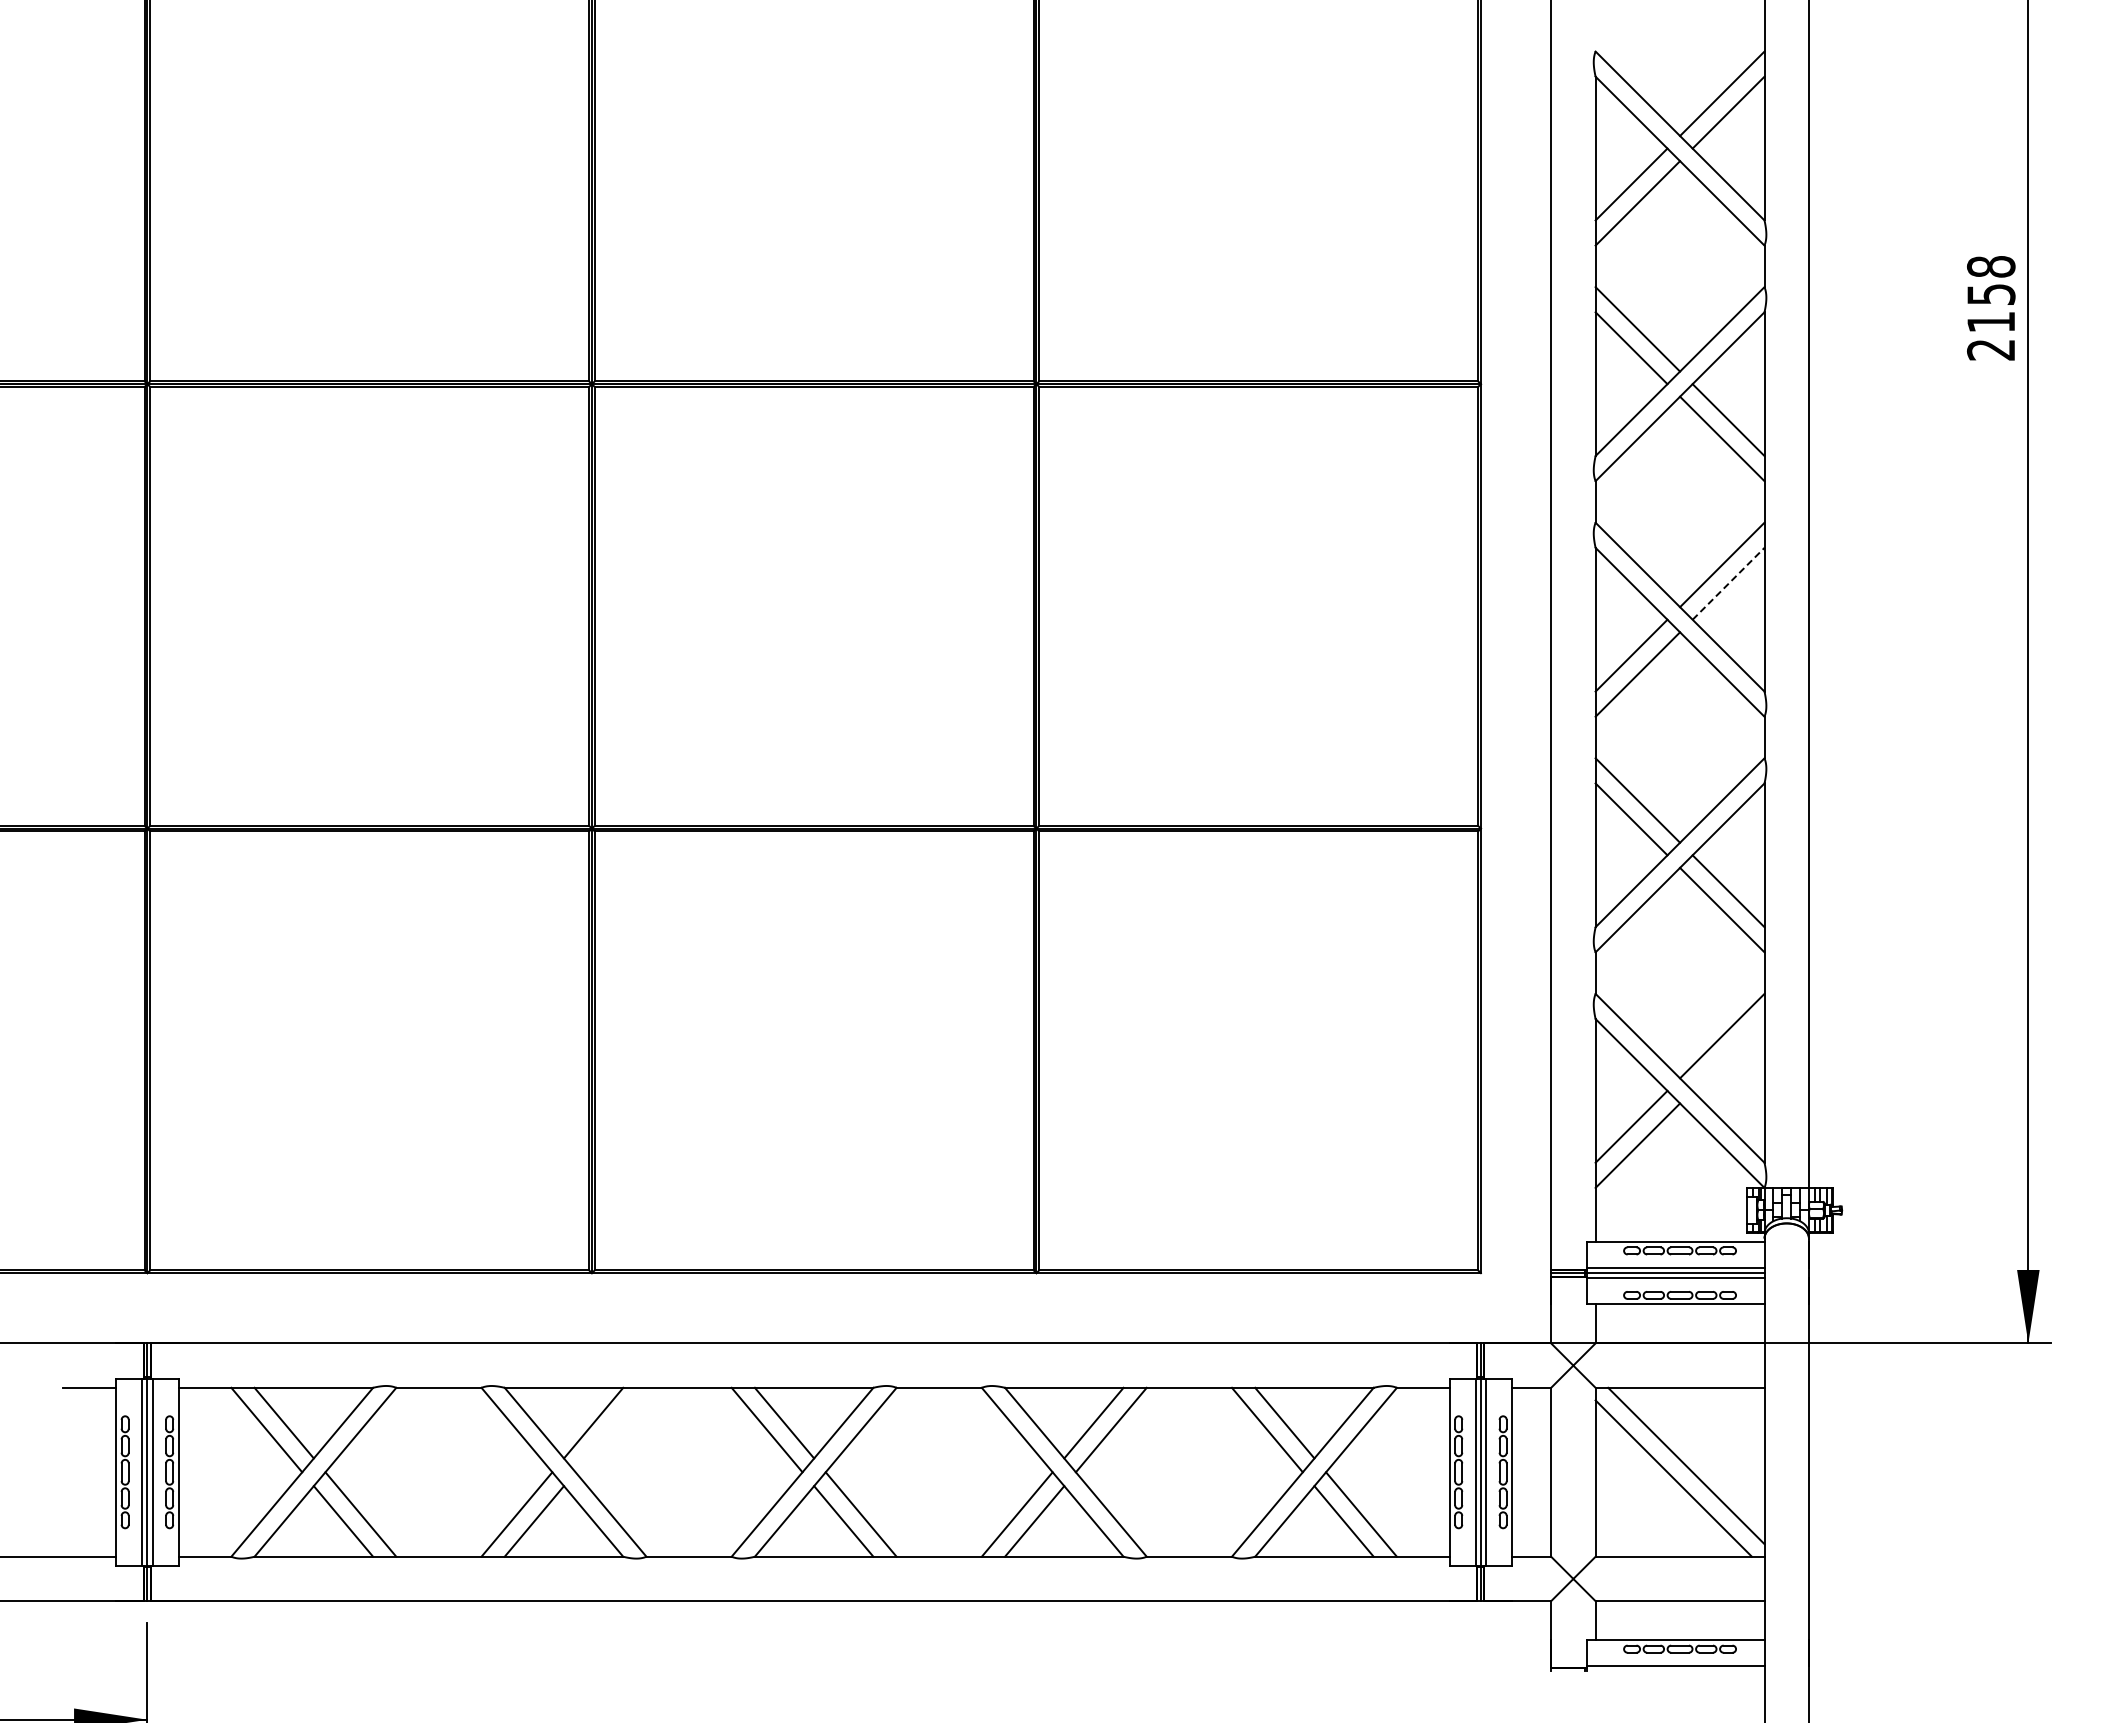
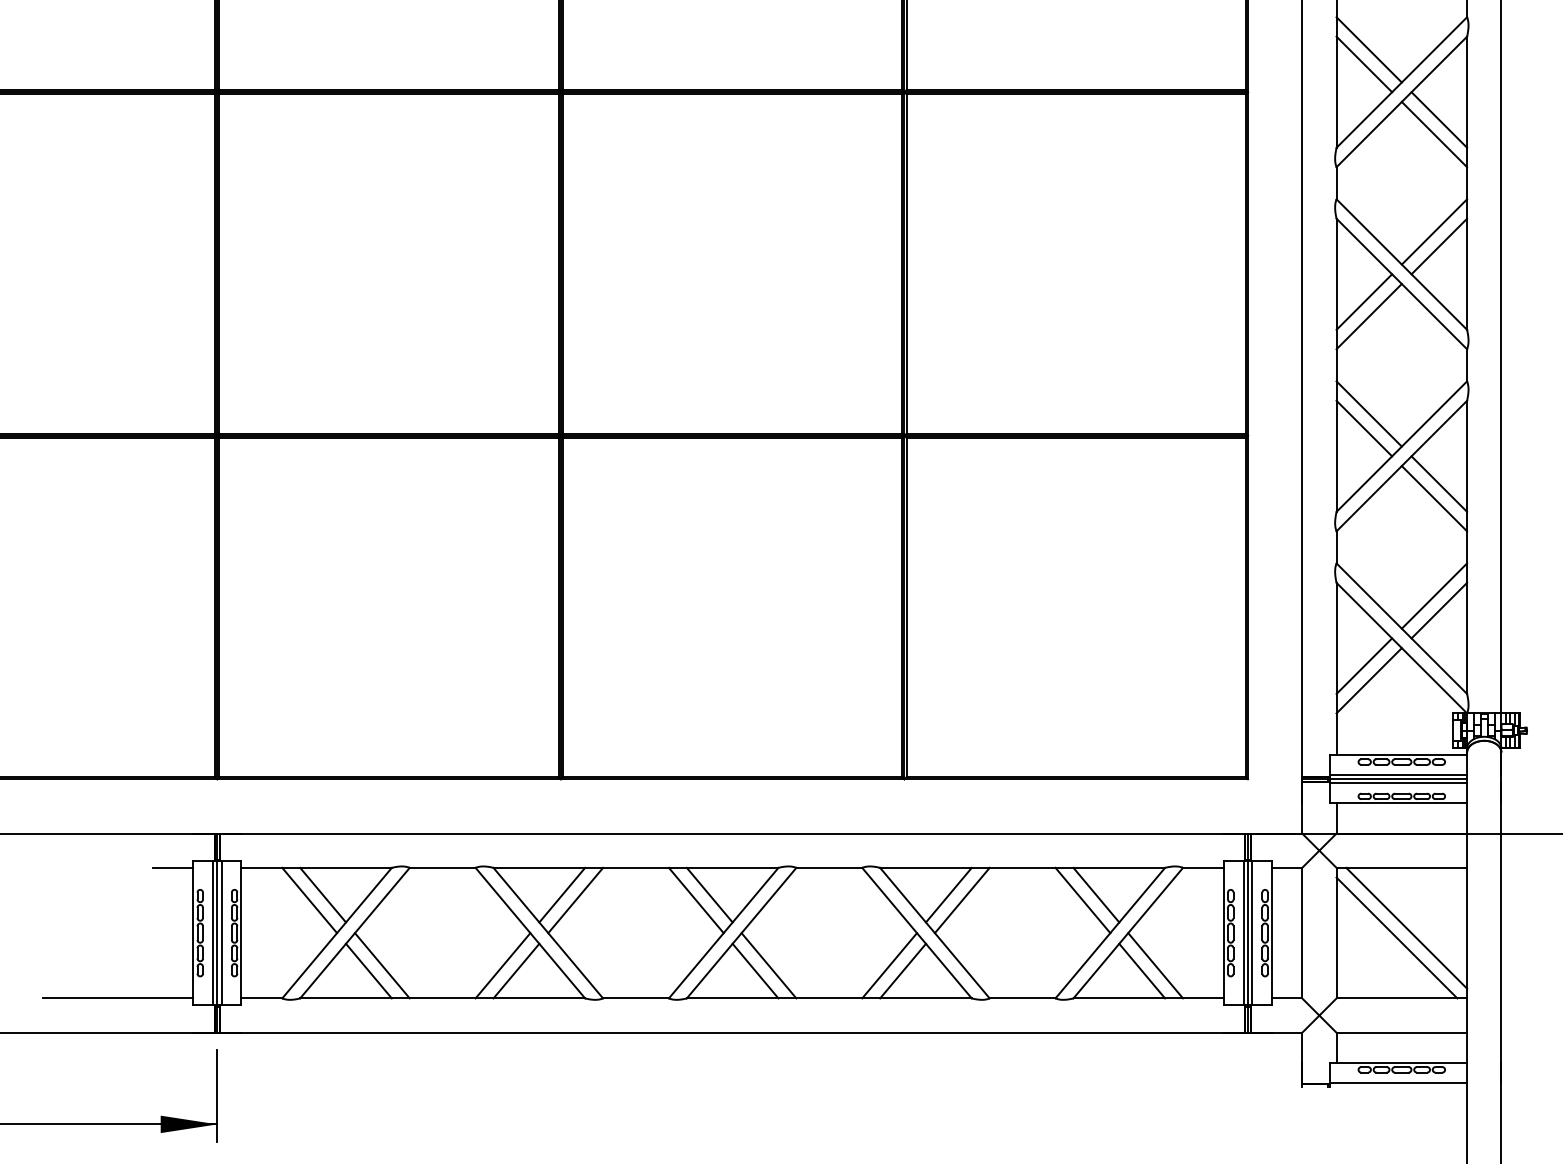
line: (1728, 583) -> (1439, 246), dashed -> solid
line: (1728, 1054) -> (1439, 610), added
line: (610, 1429) -> (575, 900), added

